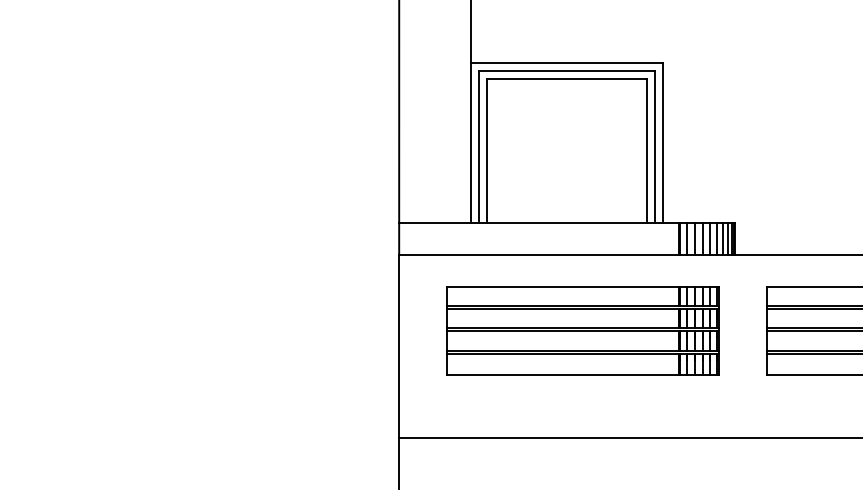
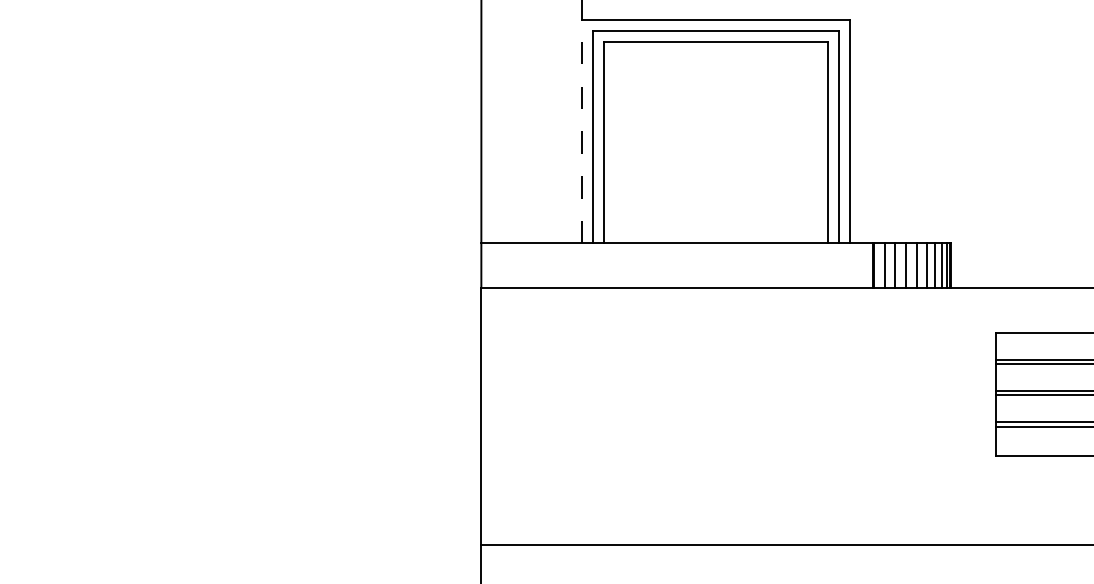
line: (471, 142) -> (582, 130), solid -> dashed
part: (582, 330) -> (738, 394), removed

